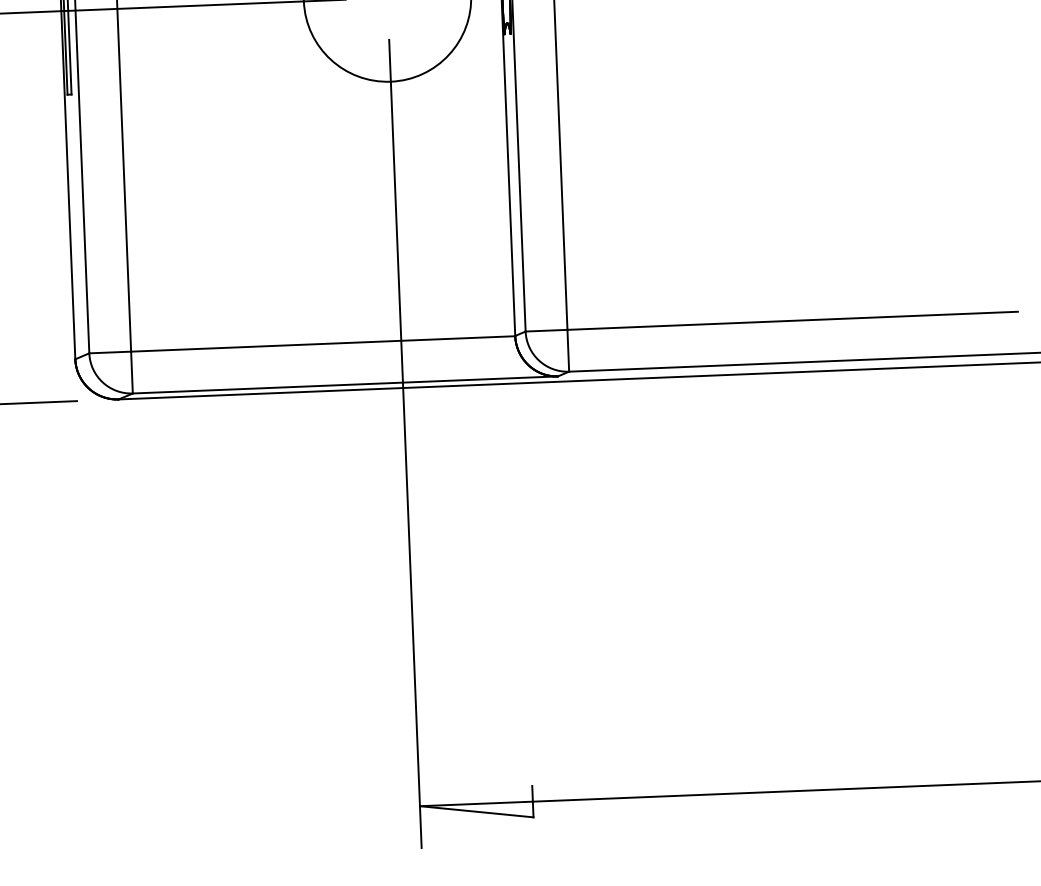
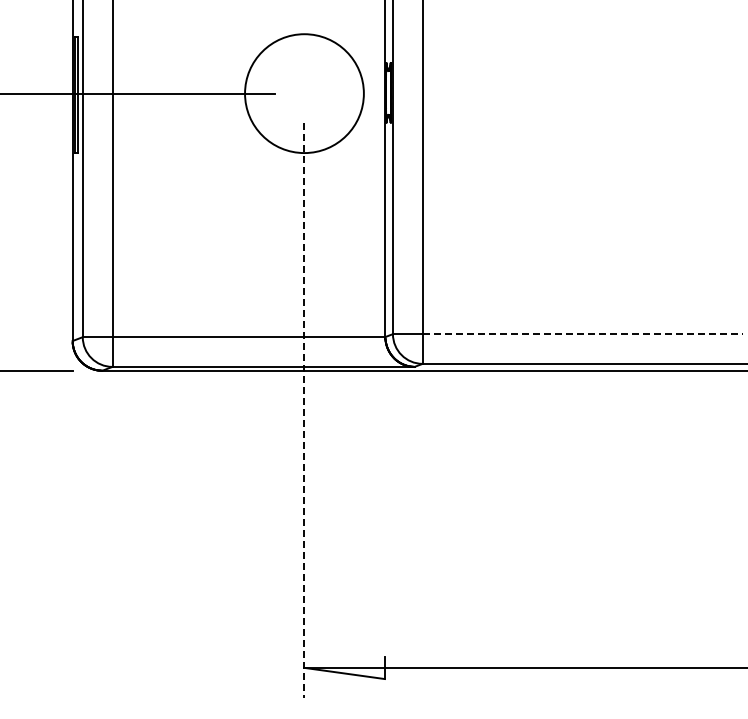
line: (793, 321) -> (583, 334), solid -> dashed
line: (405, 443) -> (304, 410), solid -> dashed

